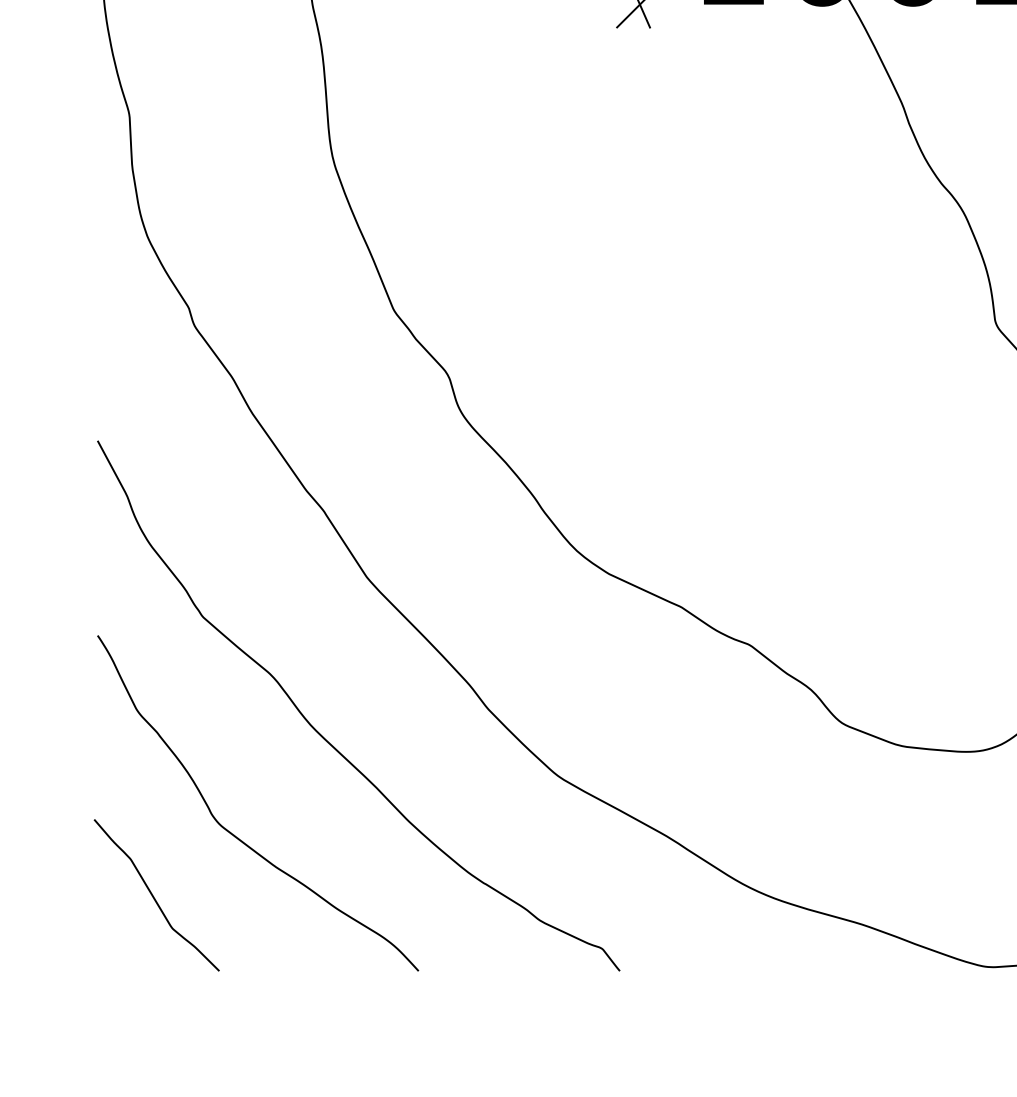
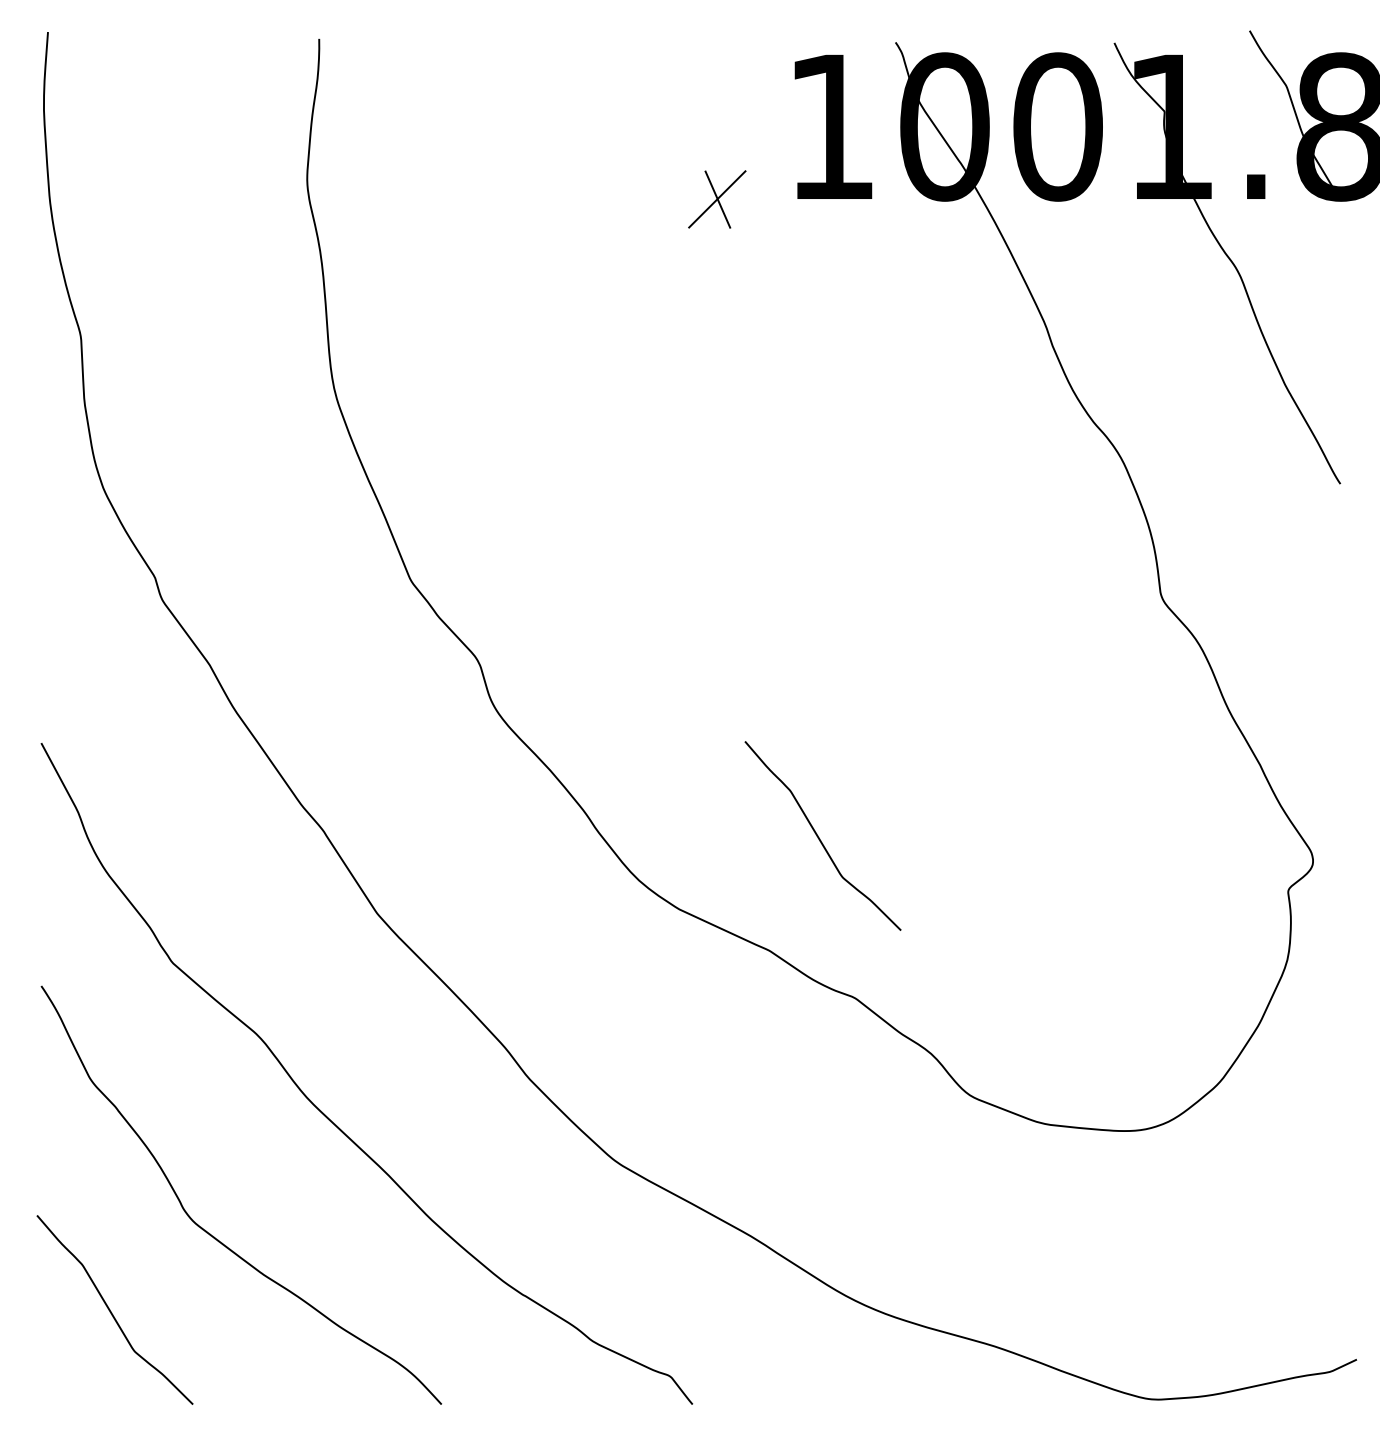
curve: (721, 516) -> (819, 837), added

